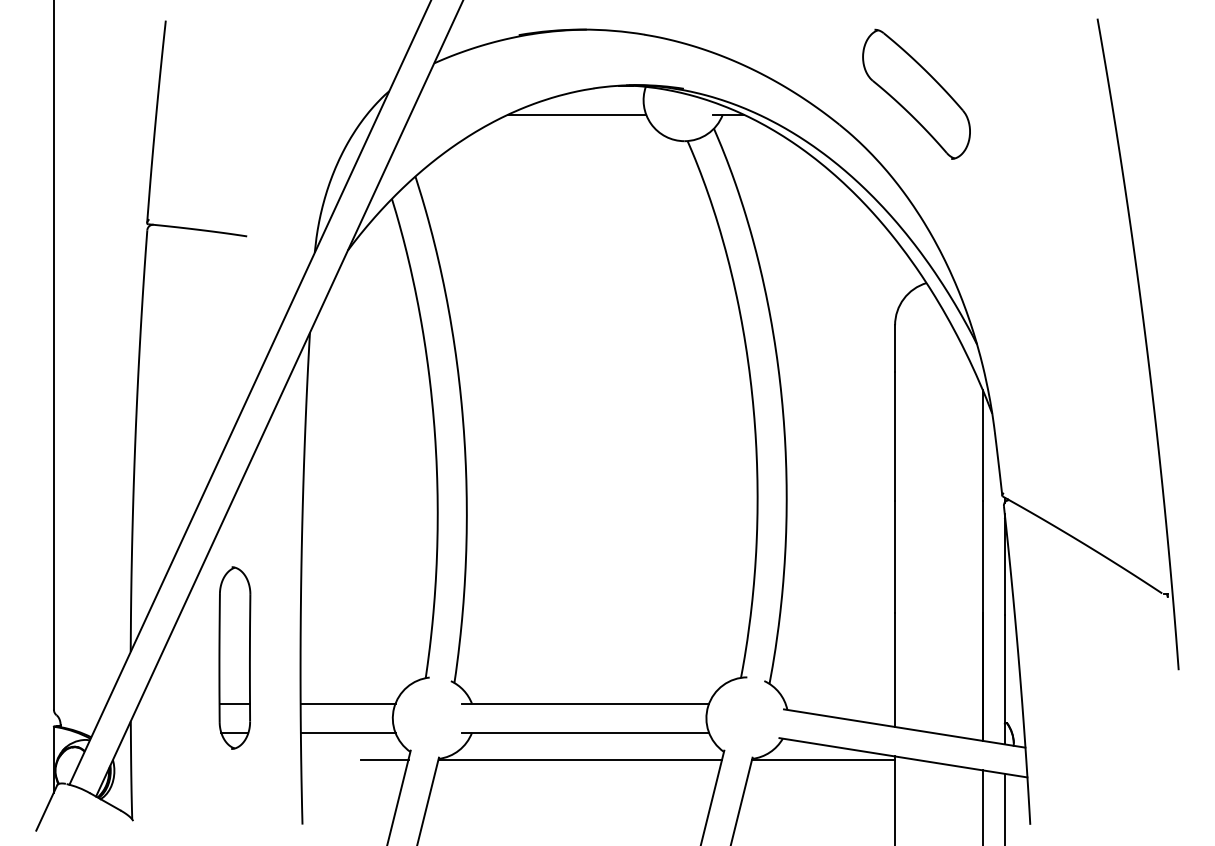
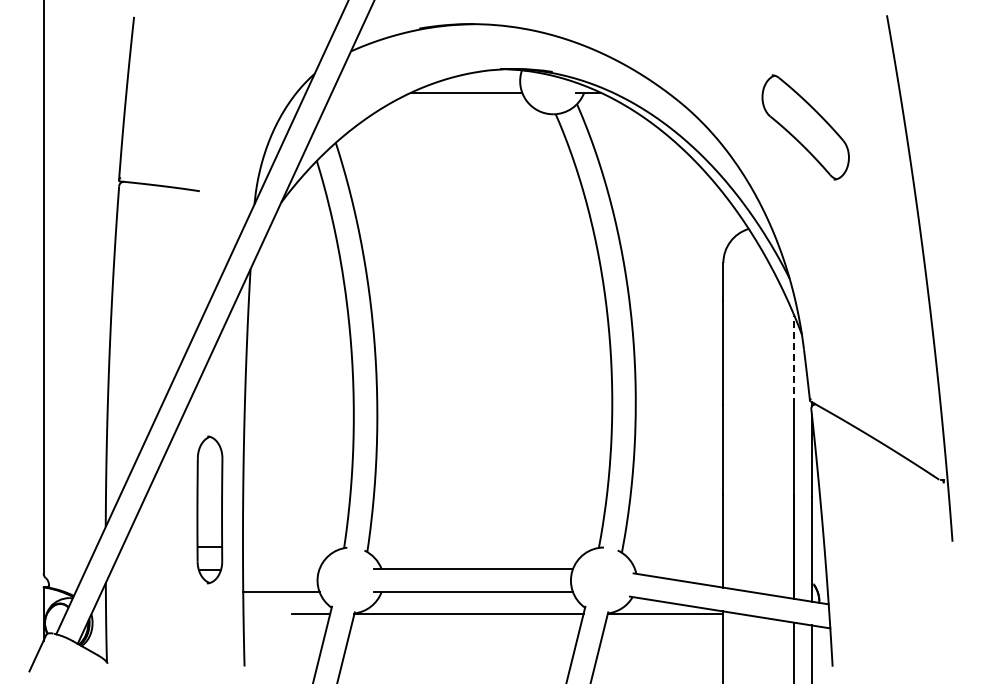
part: (916, 94) -> (805, 127), moved
line: (983, 445) -> (794, 360), solid -> dashed
part: (234, 657) -> (209, 509), moved
line: (348, 703) -> (281, 568), removed

